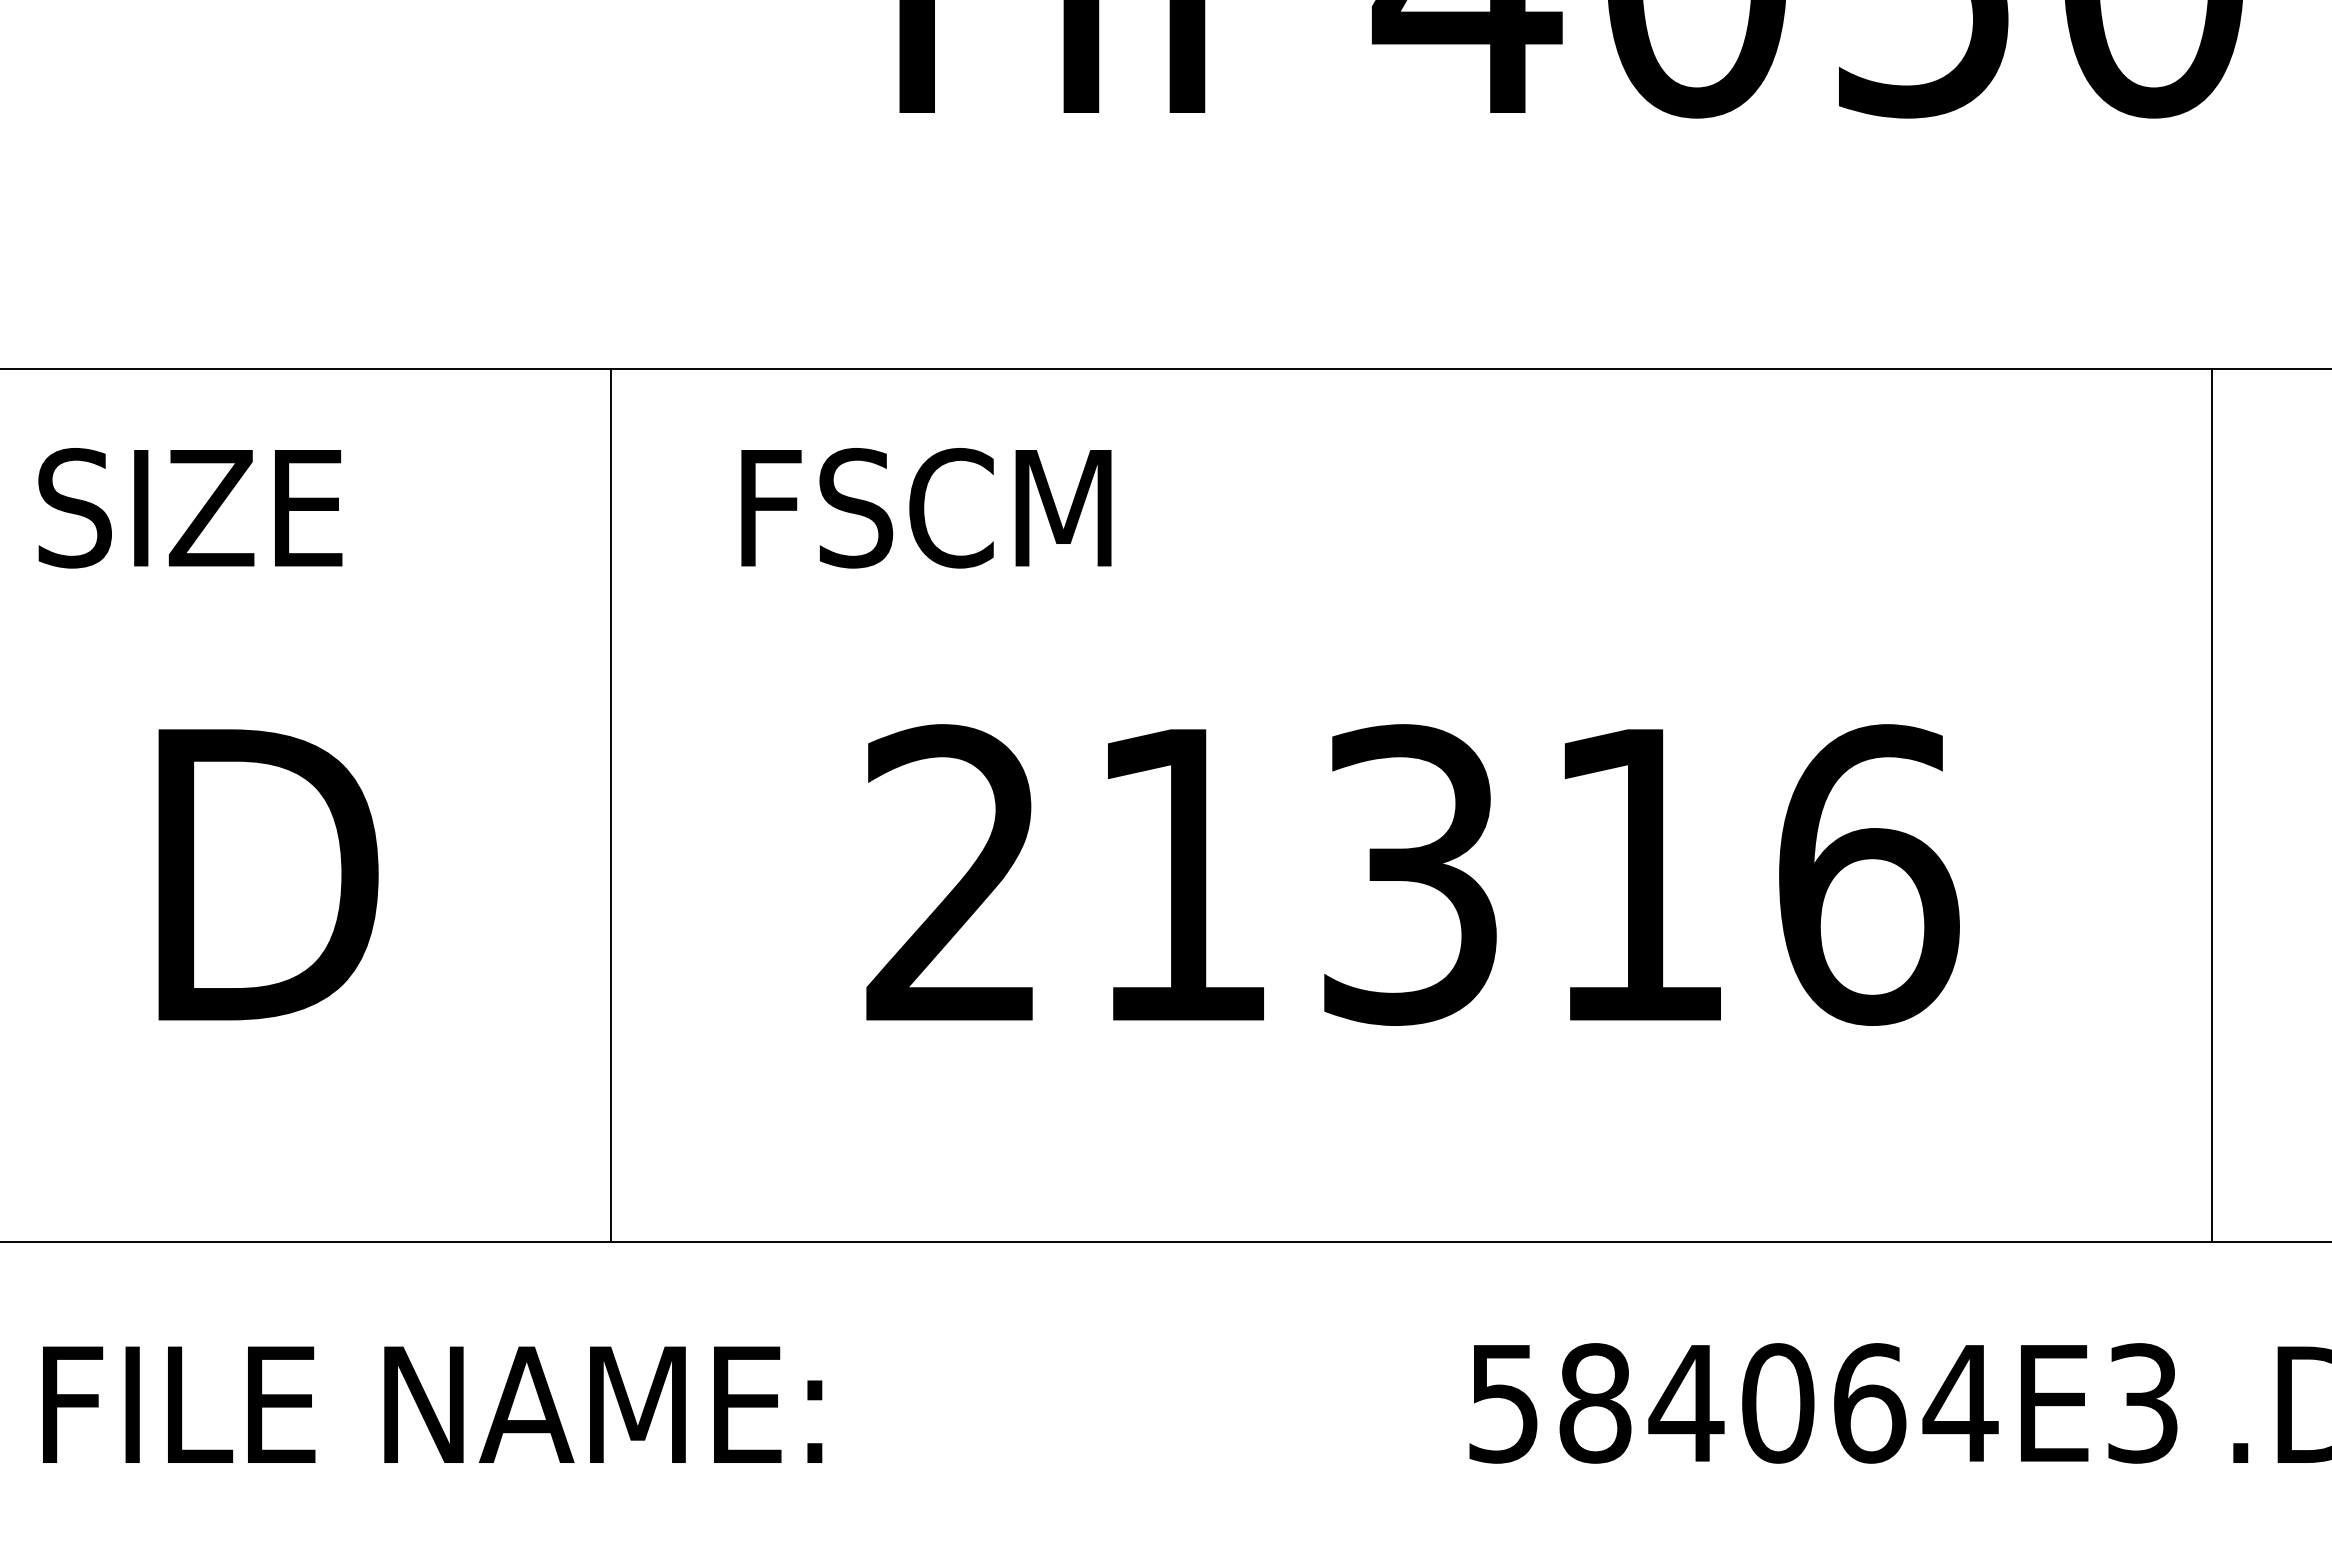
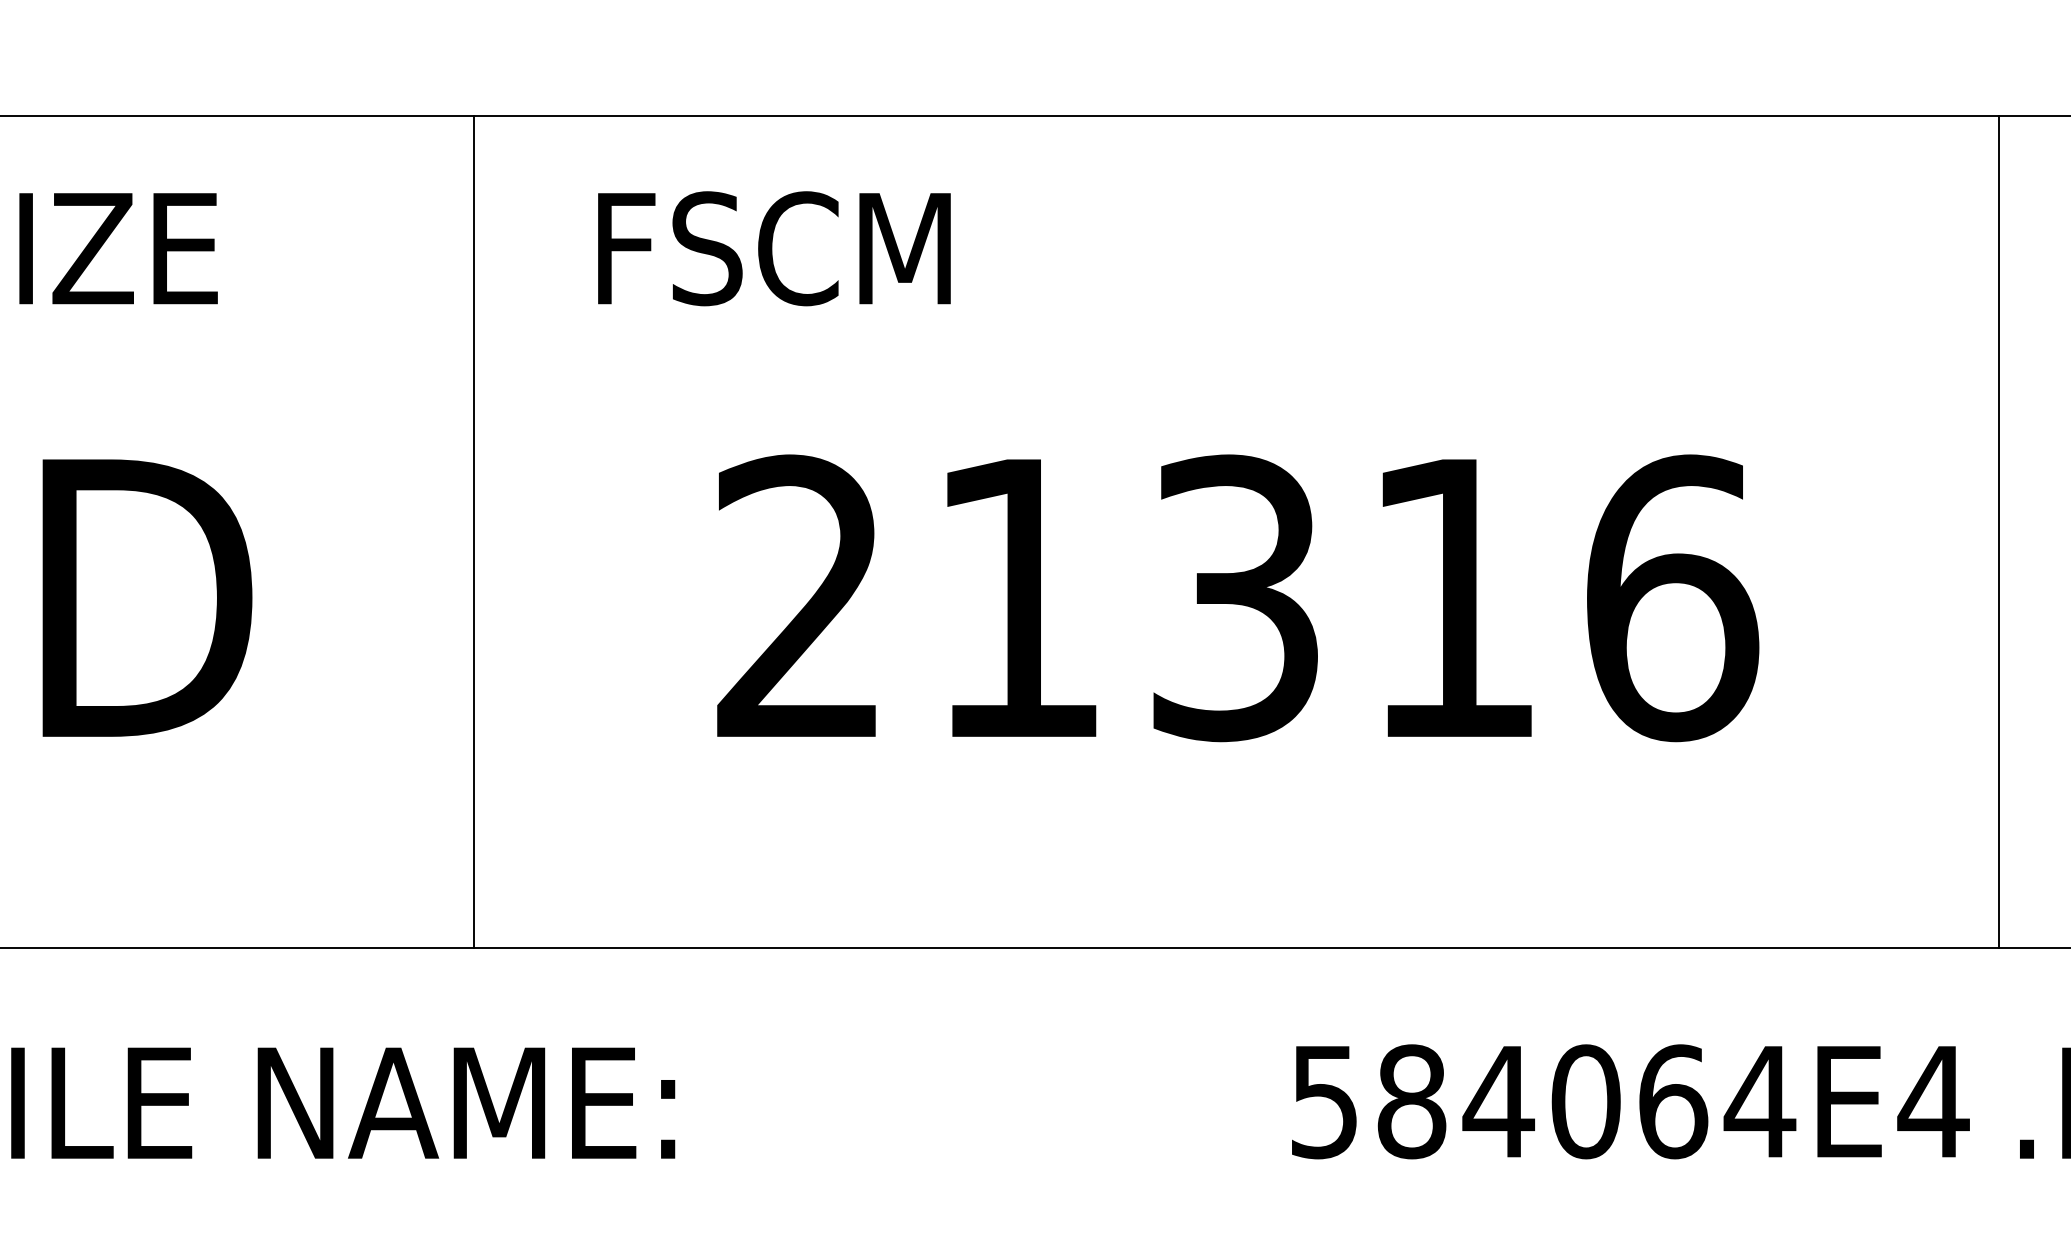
text: (2142, 1403) -> (1933, 1101), 584064E3 -> 584064E4

